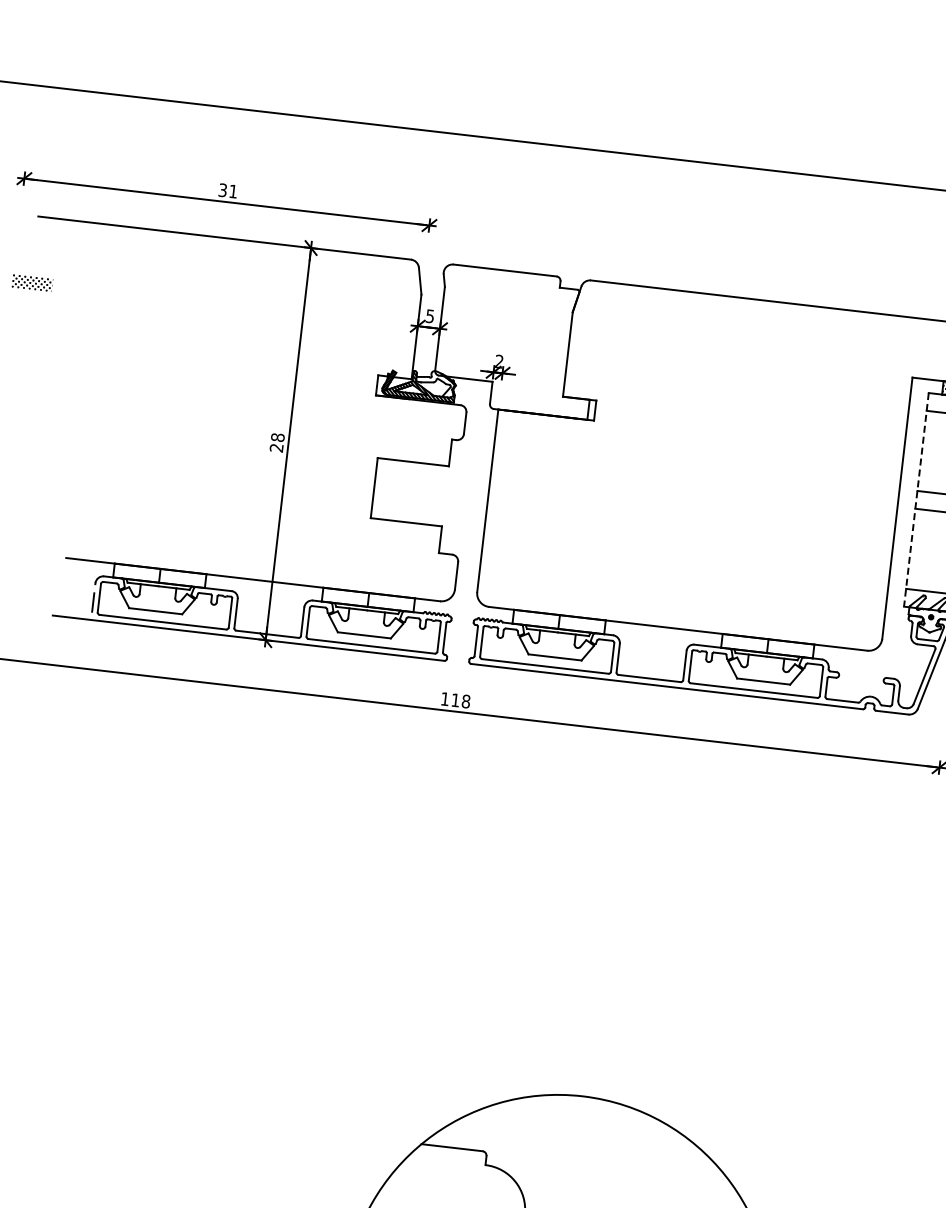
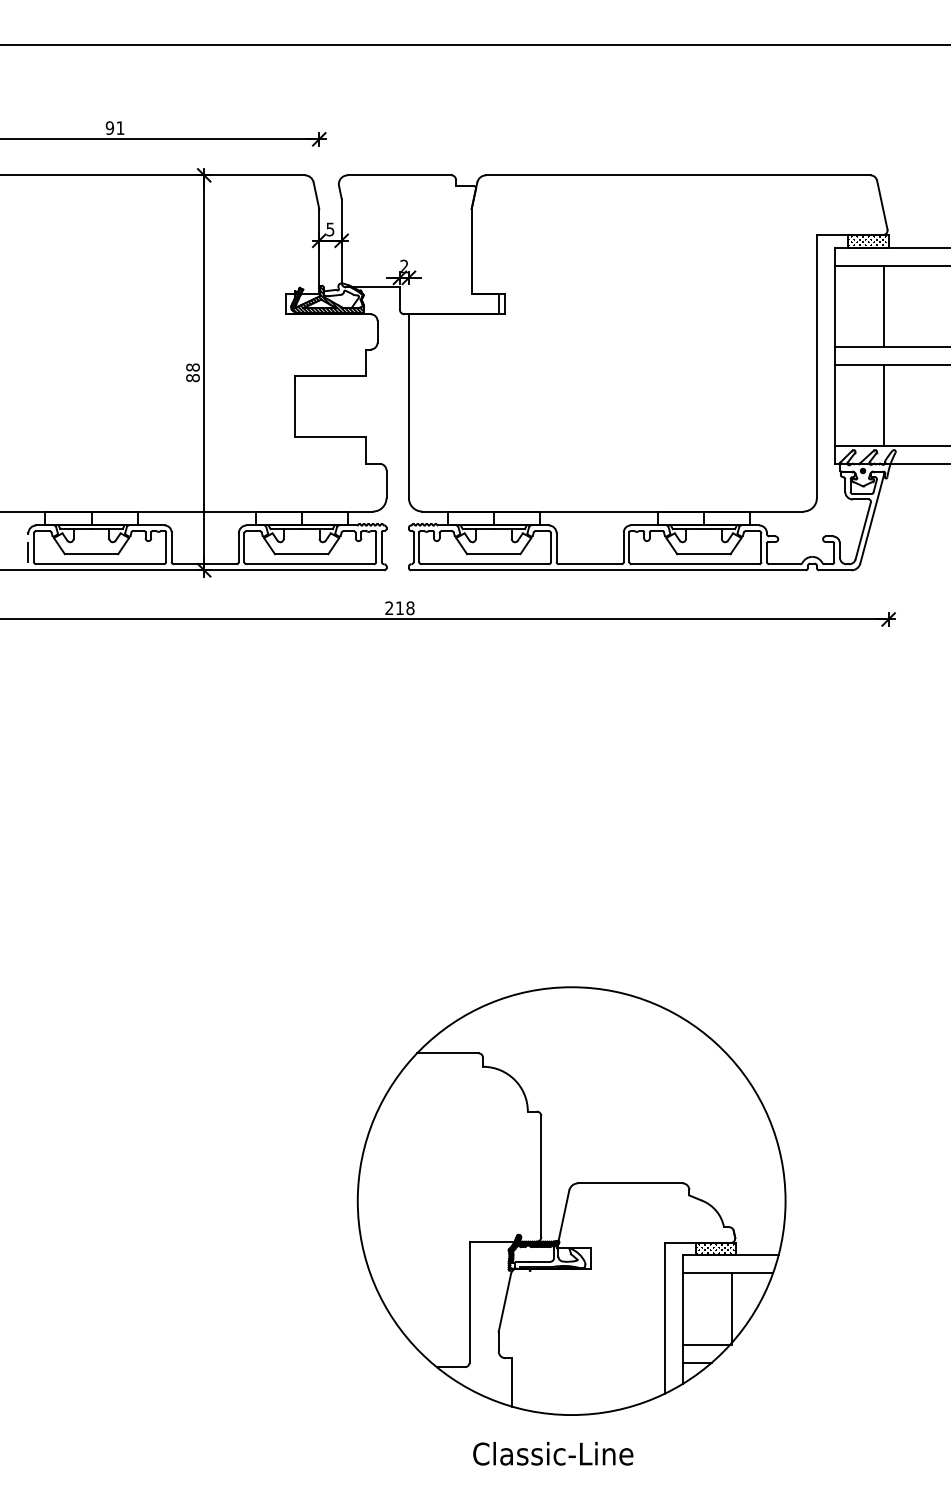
text: (222, 189) -> (109, 127), 31 -> 91
text: (276, 448) -> (192, 378), 28 -> 88
line: (916, 500) -> (834, 356), dashed -> solid
text: (445, 698) -> (389, 607), 118 -> 218

